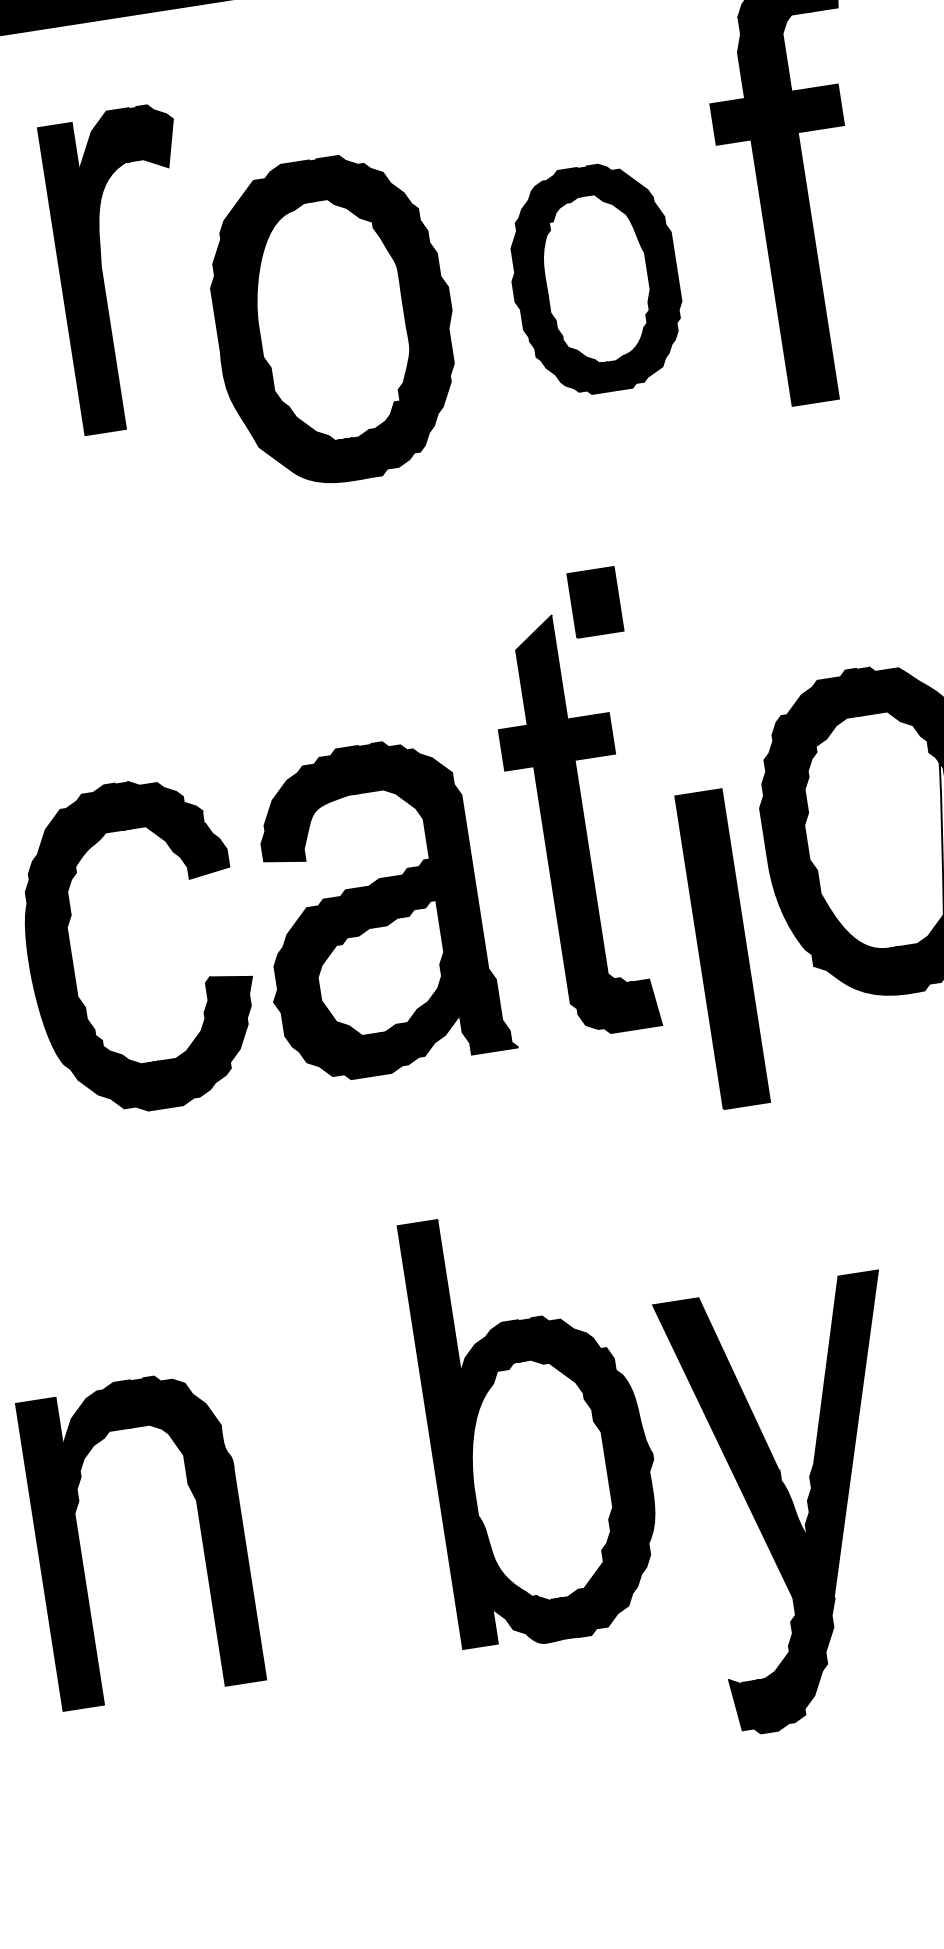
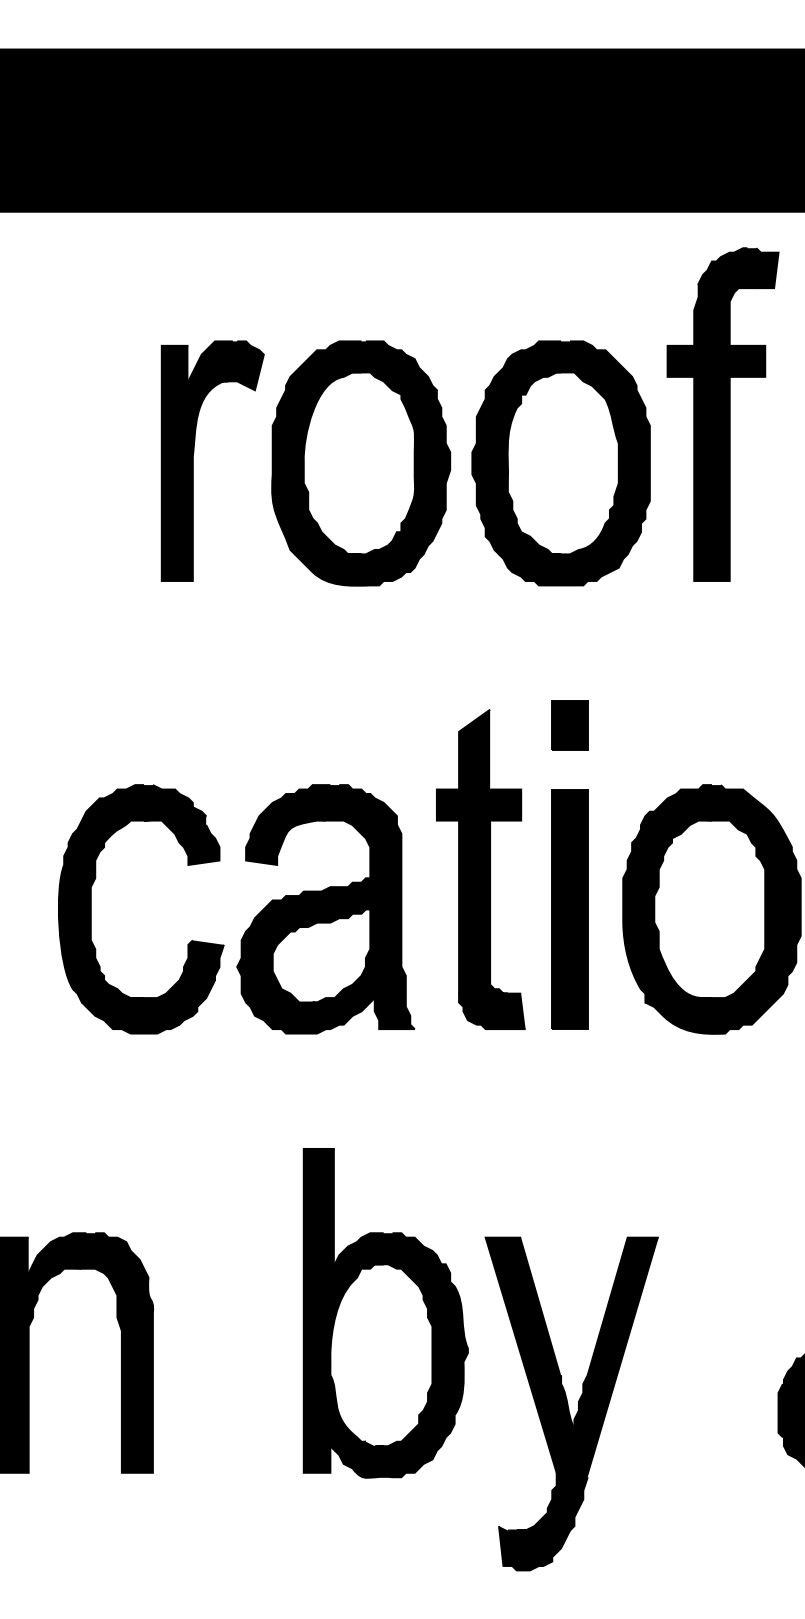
part: (102, 271) -> (193, 460), moved
part: (594, 279) -> (560, 463), size x1.43
part: (594, 602) -> (569, 725), moved
part: (722, 949) -> (569, 909), moved

